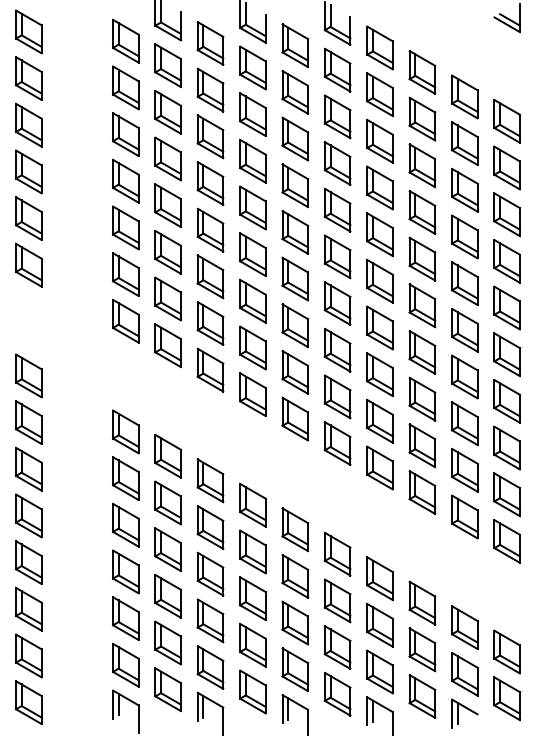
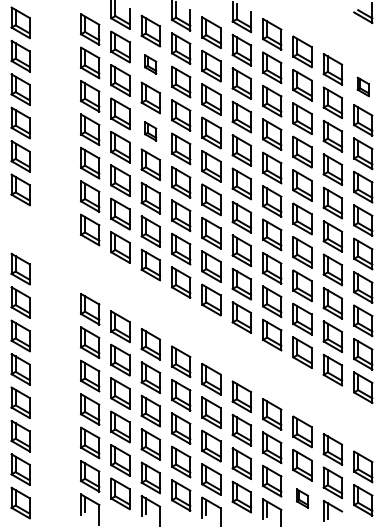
part: (210, 90) -> (150, 64), size x0.6
part: (507, 120) -> (363, 86), size x0.6
part: (210, 183) -> (150, 131), size x0.6
part: (422, 696) -> (302, 498), size x0.6

